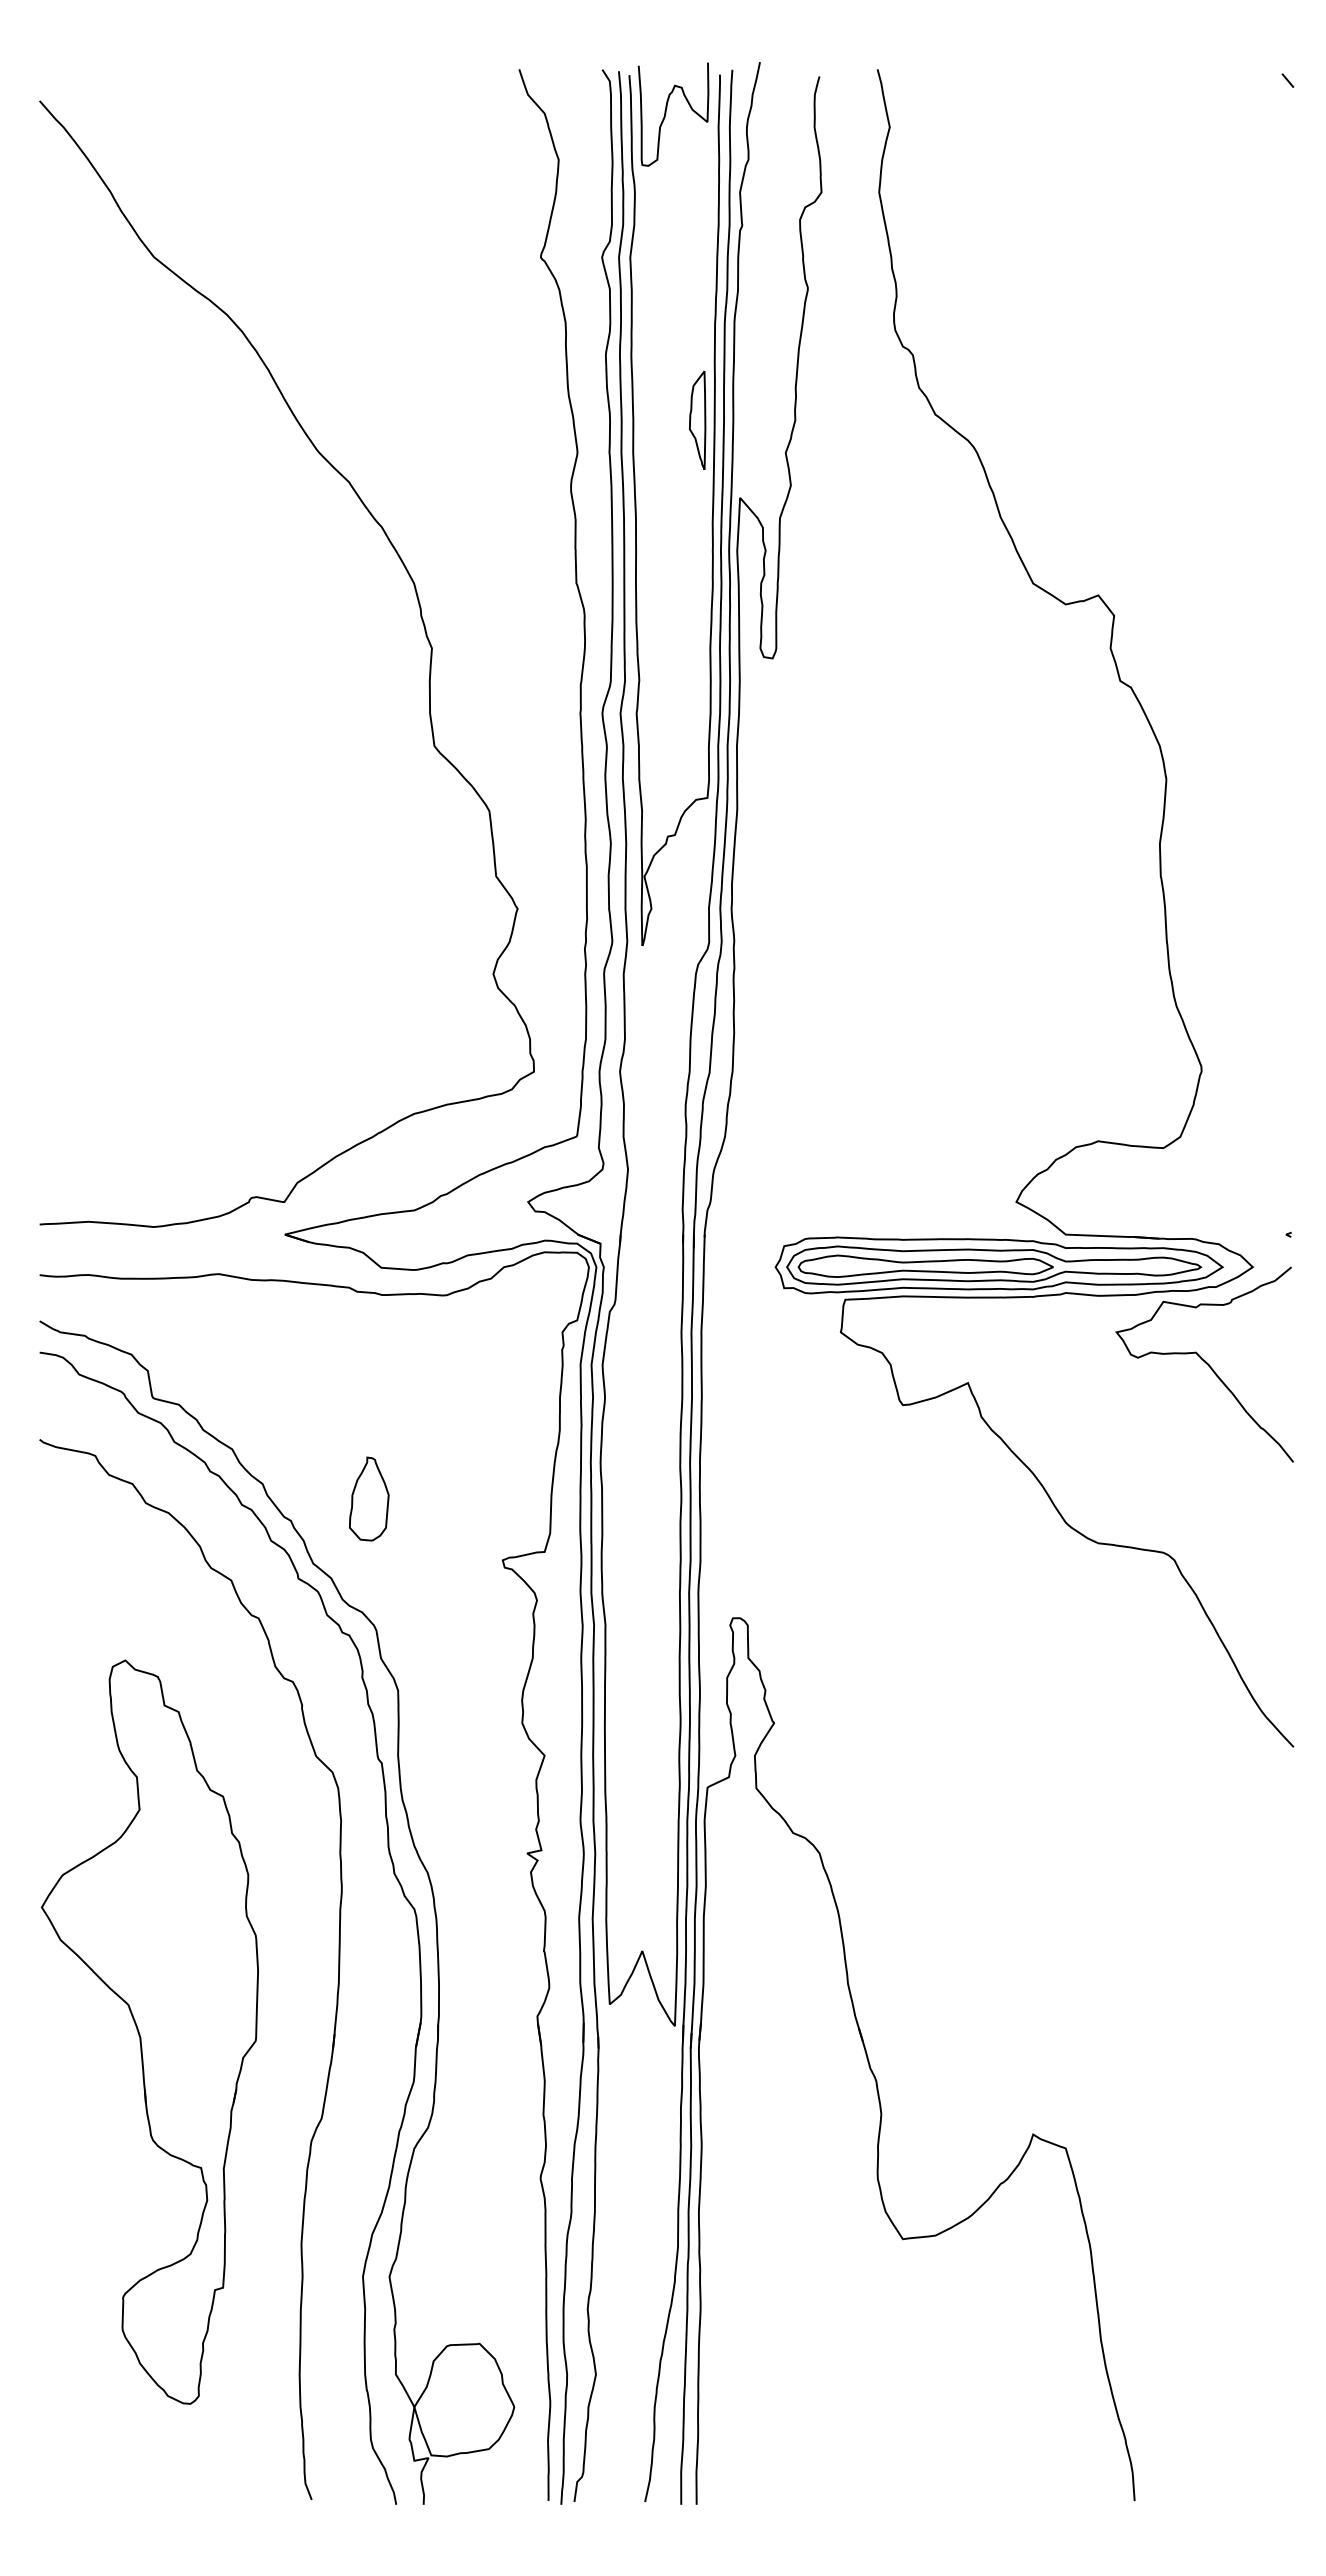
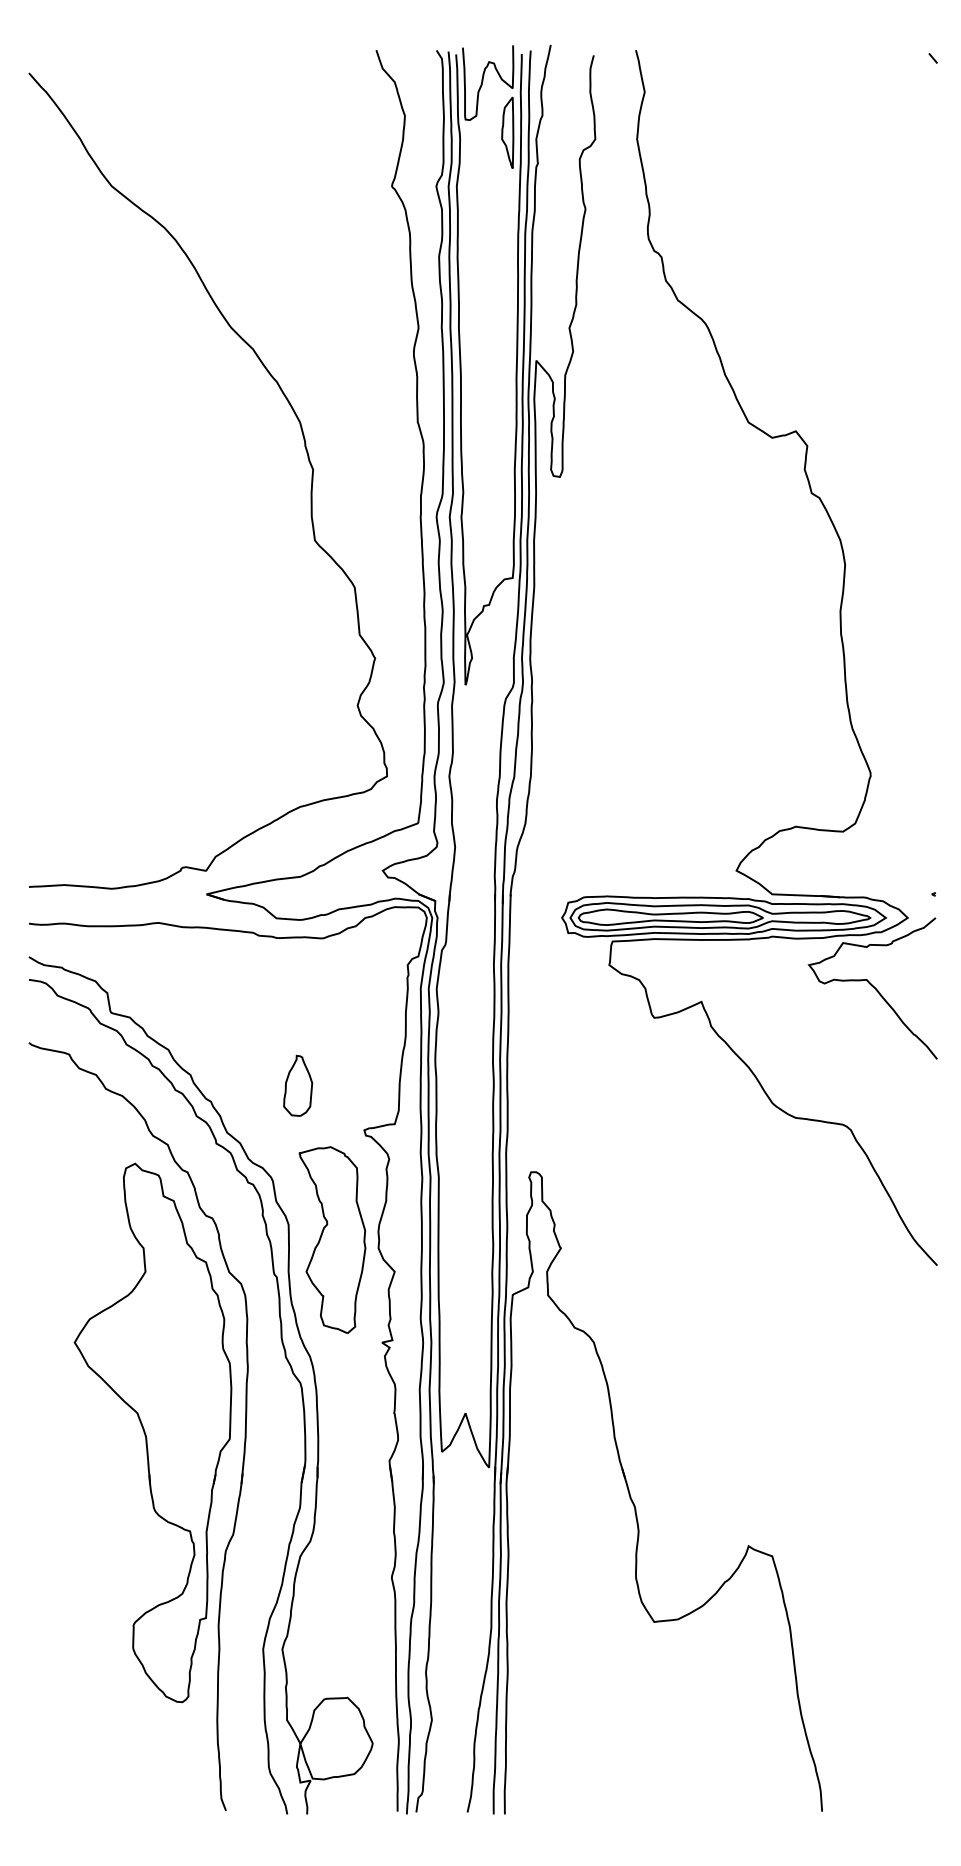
part: (697, 420) -> (507, 132), moved
part: (369, 1498) -> (298, 1085), moved
part: (458, 1711) -> (332, 1239), added
part: (149, 2031) -> (152, 1432), moved

